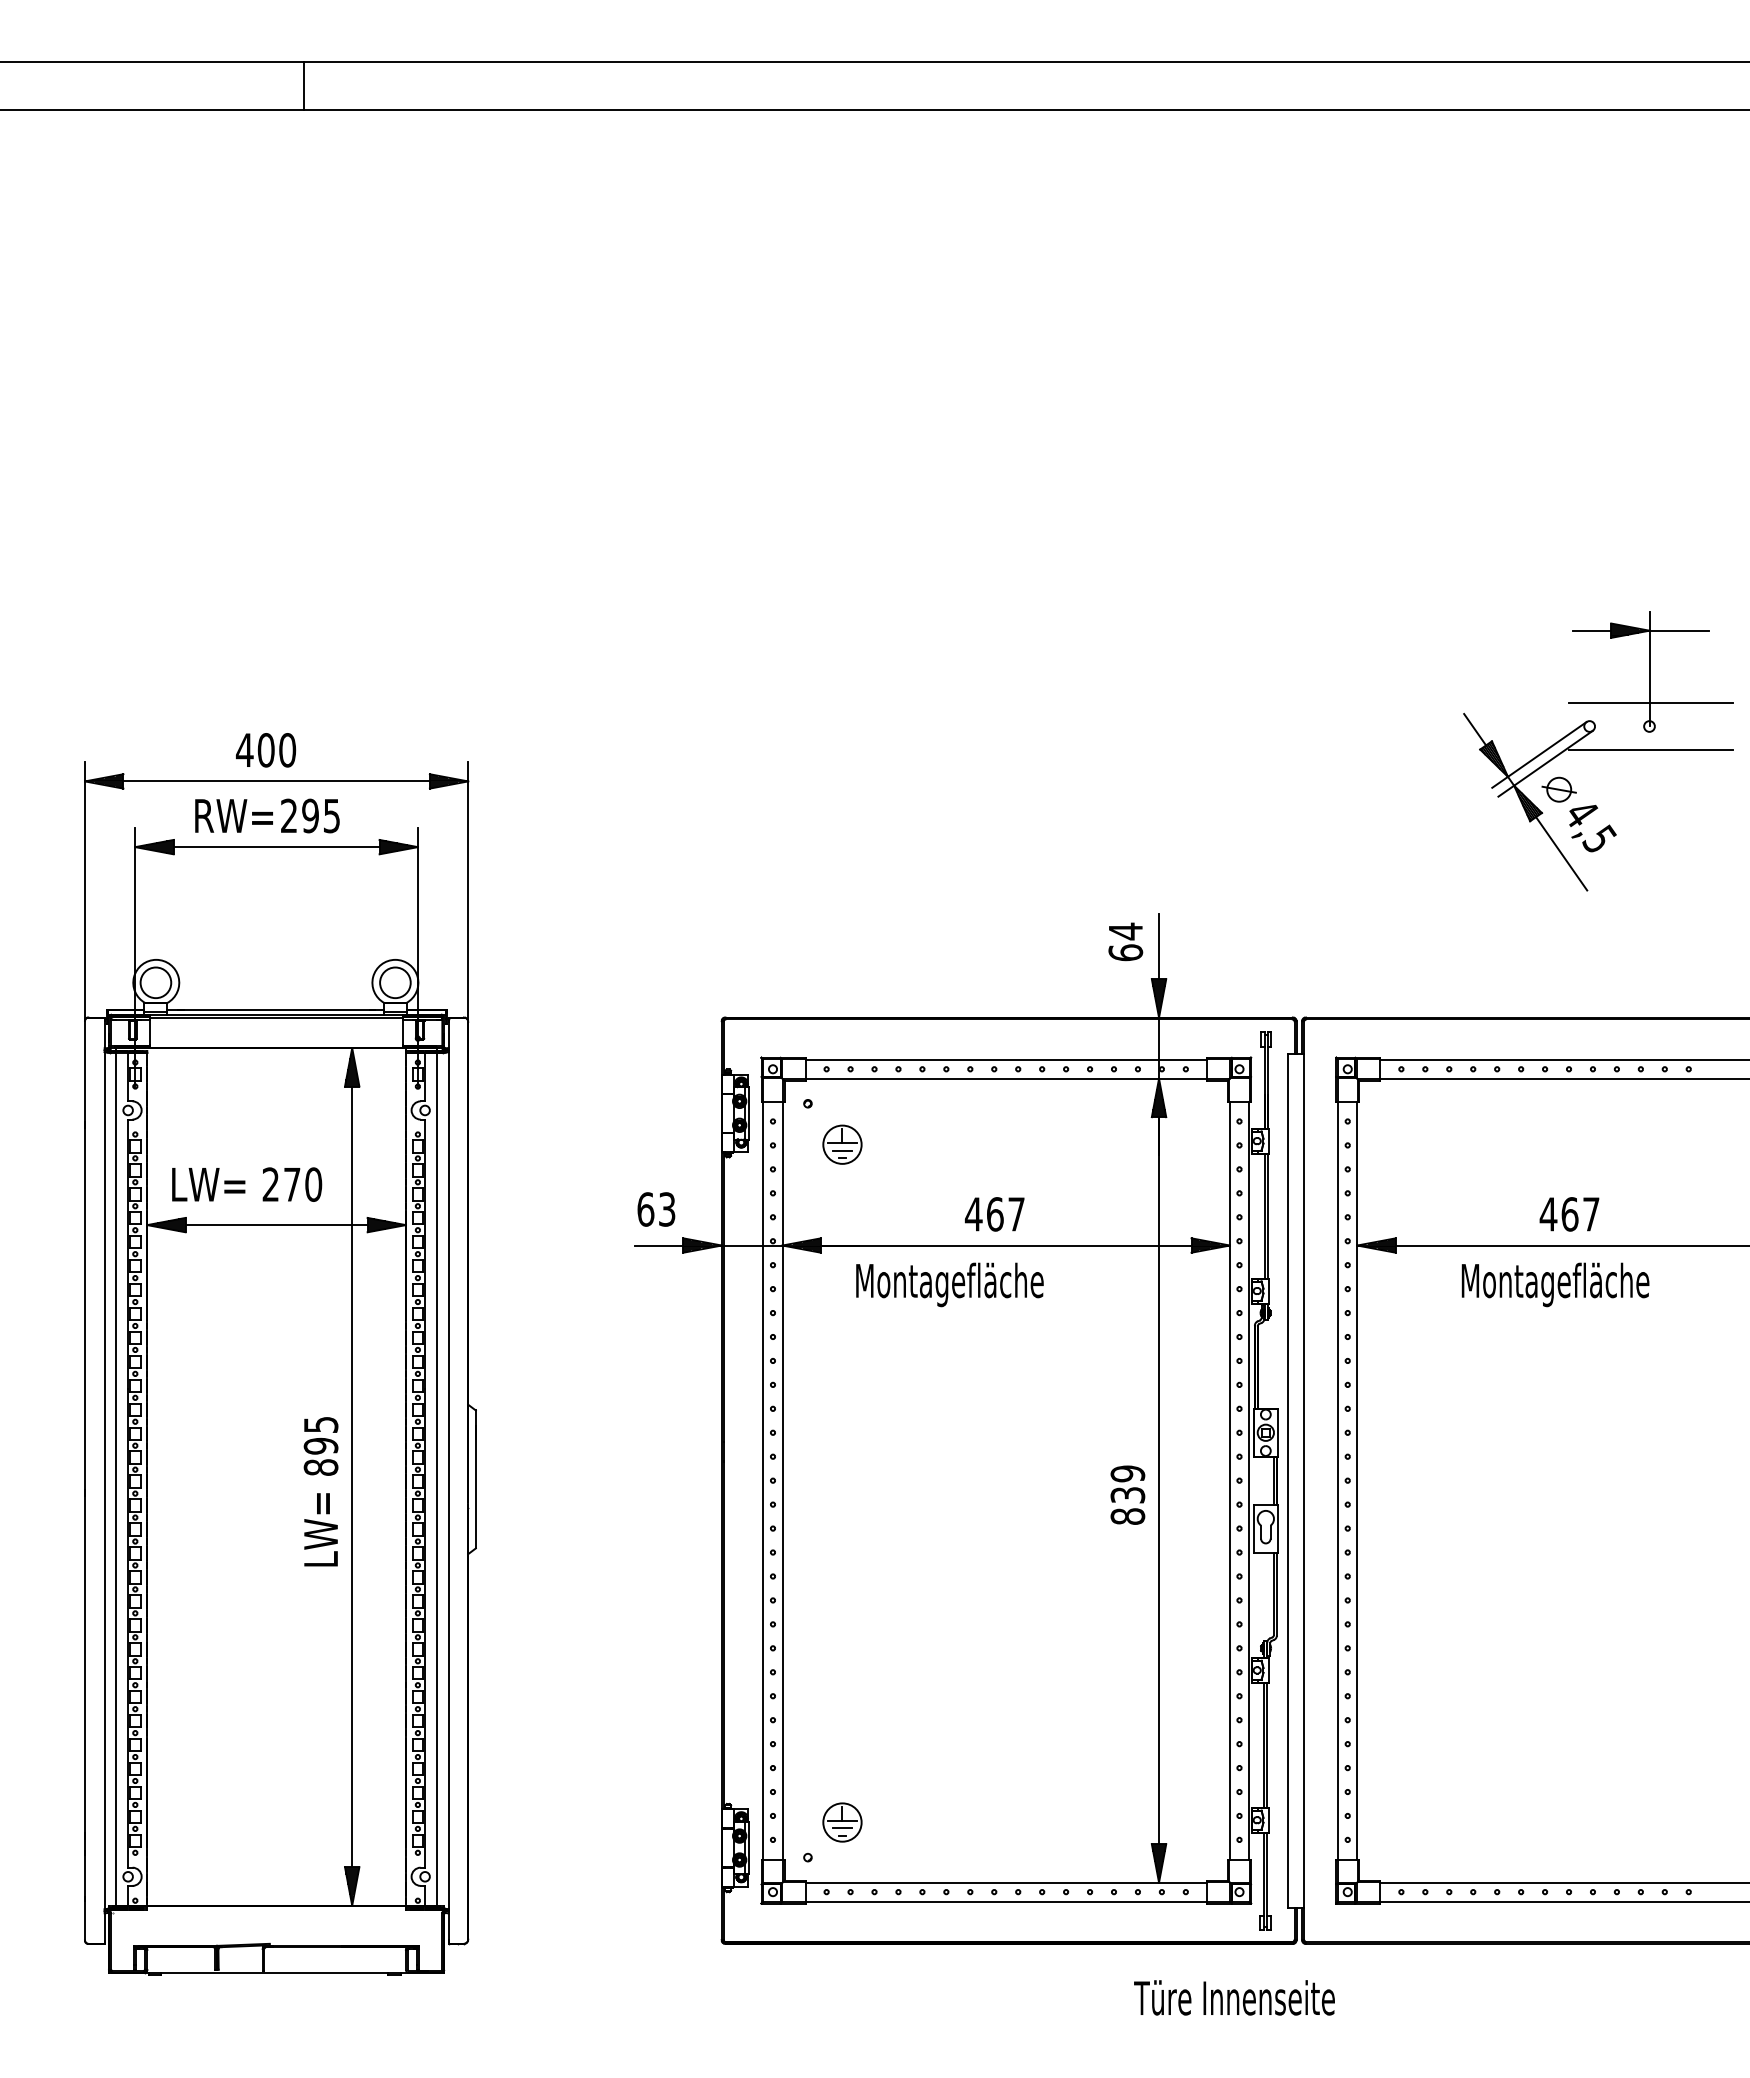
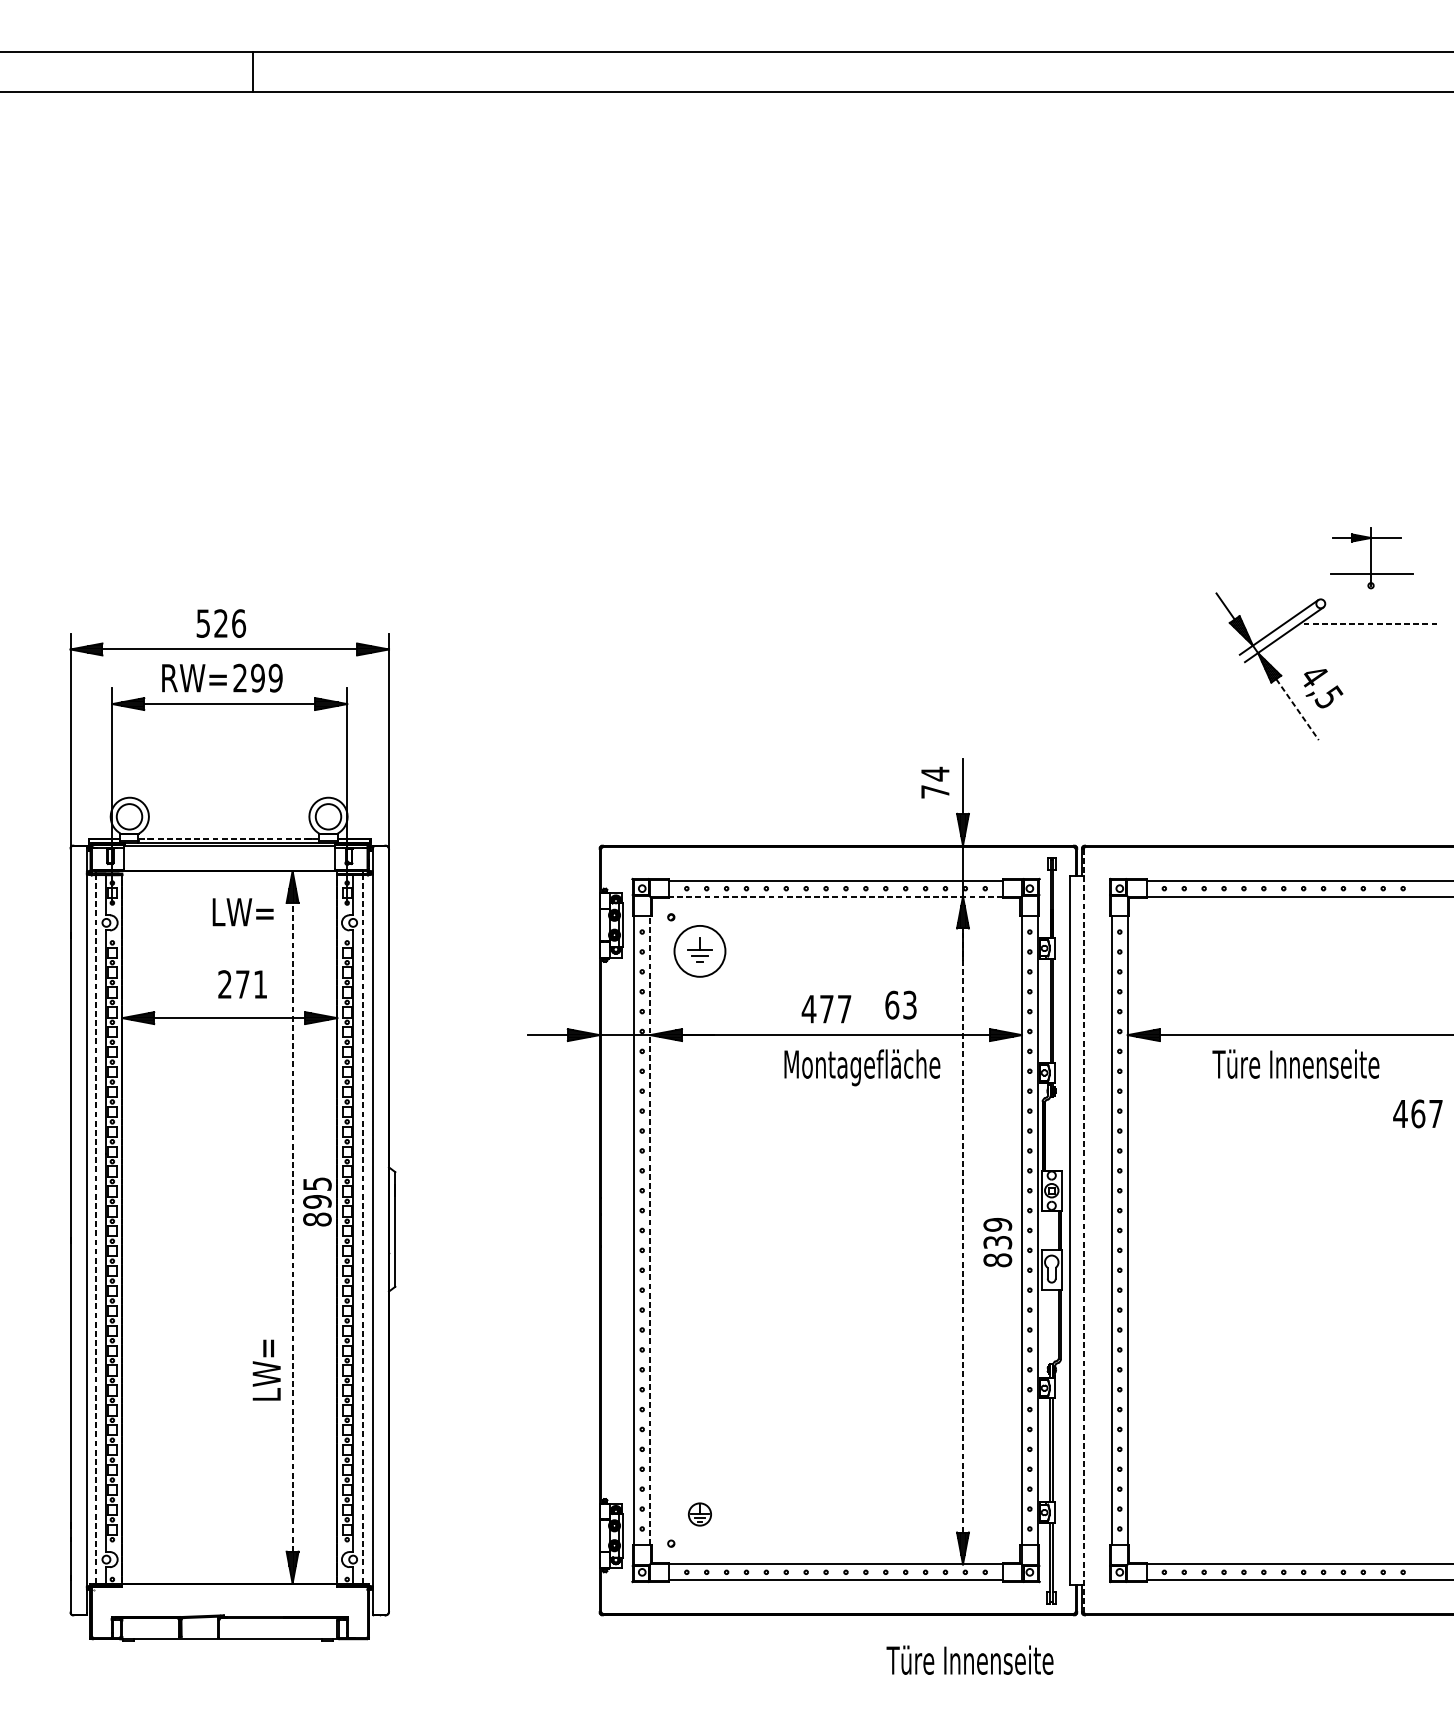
part: (1650, 671) -> (1371, 558), size x0.6
text: (265, 750) -> (220, 623), 400 -> 526
line: (1651, 750) -> (1372, 623), solid -> dashed
part: (1558, 789) -> (1294, 656), removed
text: (331, 815) -> (275, 677), 295 -> 299
line: (1561, 853) -> (1297, 709), solid -> dashed
text: (1125, 952) -> (935, 791), 64 -> 74
line: (275, 1009) -> (228, 838), solid -> dashed
line: (1006, 1078) -> (836, 896), solid -> dashed
circle: (842, 1144) -> (699, 951), size x1.6
text: (208, 1184) -> (243, 912), moved
text: (313, 1184) -> (260, 984), 270 -> 271
text: (656, 1209) -> (901, 1005), moved
text: (995, 1214) -> (827, 1009), 467 -> 477
text: (1569, 1214) -> (1417, 1114), moved
text: (949, 1284) -> (862, 1067), moved
text: (1559, 1284) -> (1295, 1067), Montagefläche -> Türe Innenseite
text: (320, 1446) -> (316, 1202), moved
line: (352, 1476) -> (292, 1227), solid -> dashed
line: (115, 1478) -> (95, 1228), solid -> dashed
line: (437, 1478) -> (363, 1228), solid -> dashed
line: (782, 1480) -> (650, 1230), solid -> dashed
line: (1159, 1480) -> (963, 1230), solid -> dashed
line: (1304, 1481) -> (1083, 1231), solid -> dashed
text: (1127, 1494) -> (997, 1241), moved
text: (320, 1529) -> (266, 1369), moved
part: (842, 1822) -> (699, 1514), size x0.7
text: (1234, 1997) -> (970, 1659), moved

